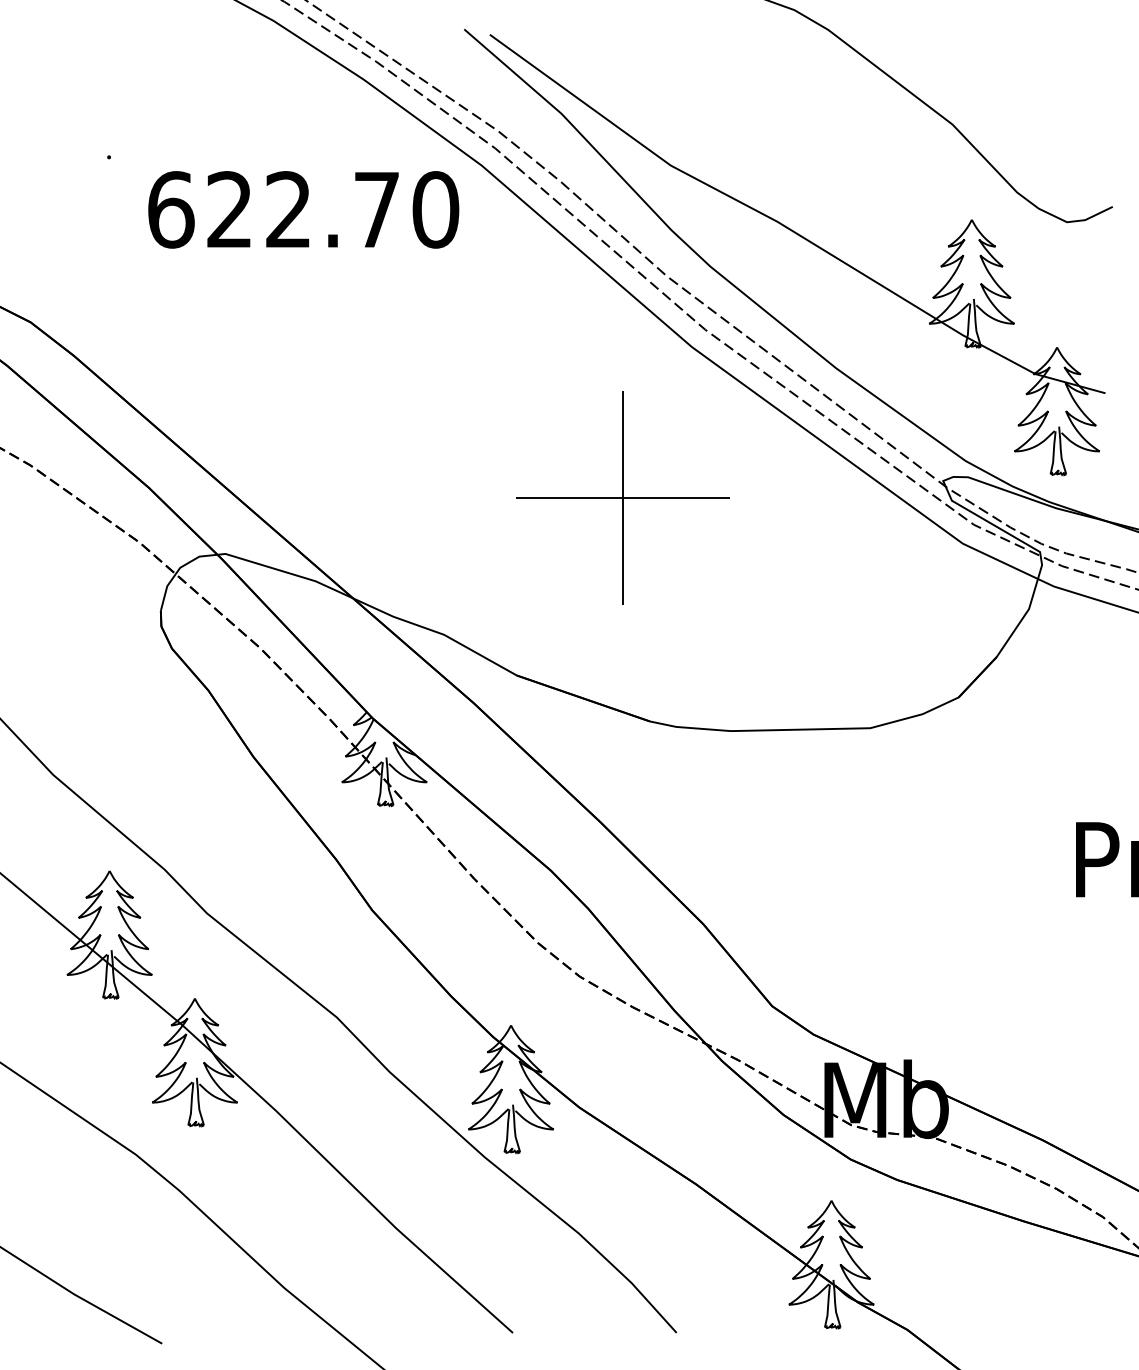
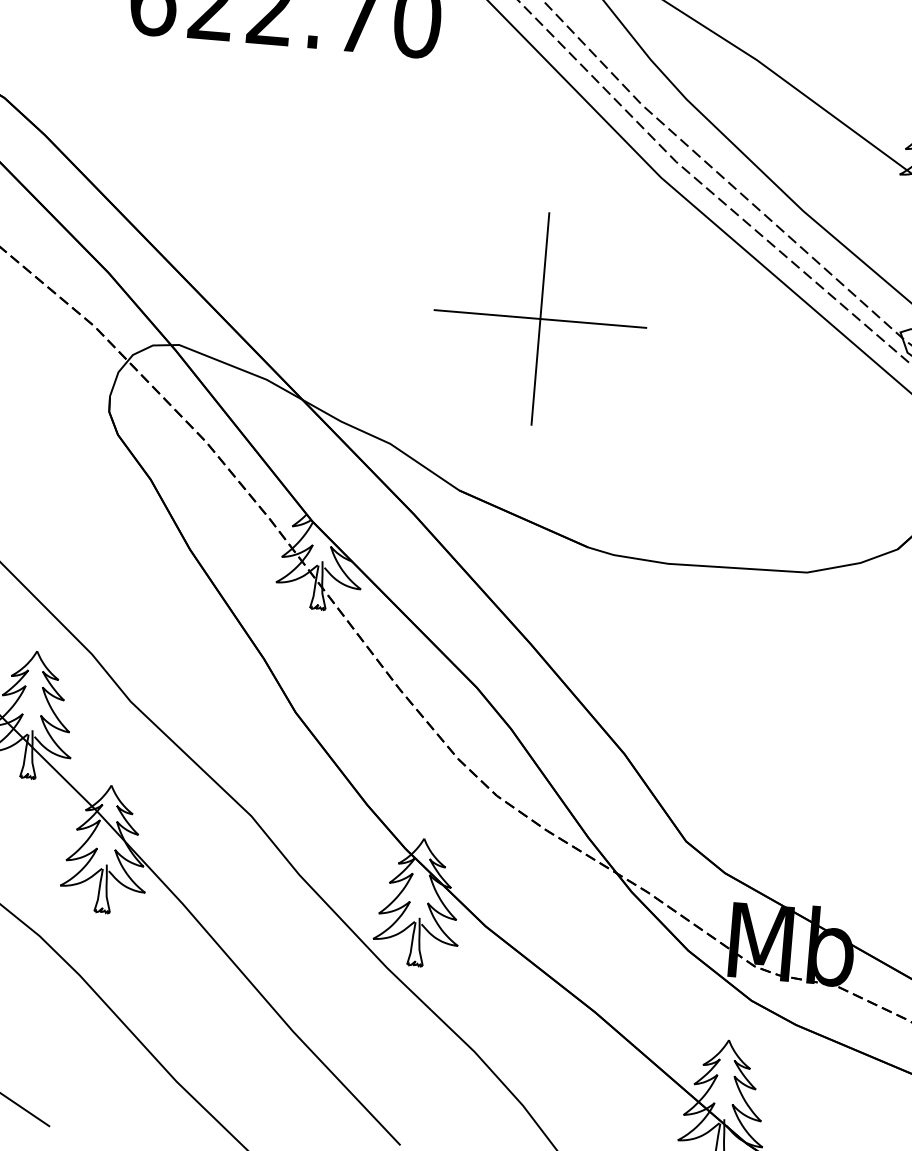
part: (622, 497) -> (539, 318), moved

